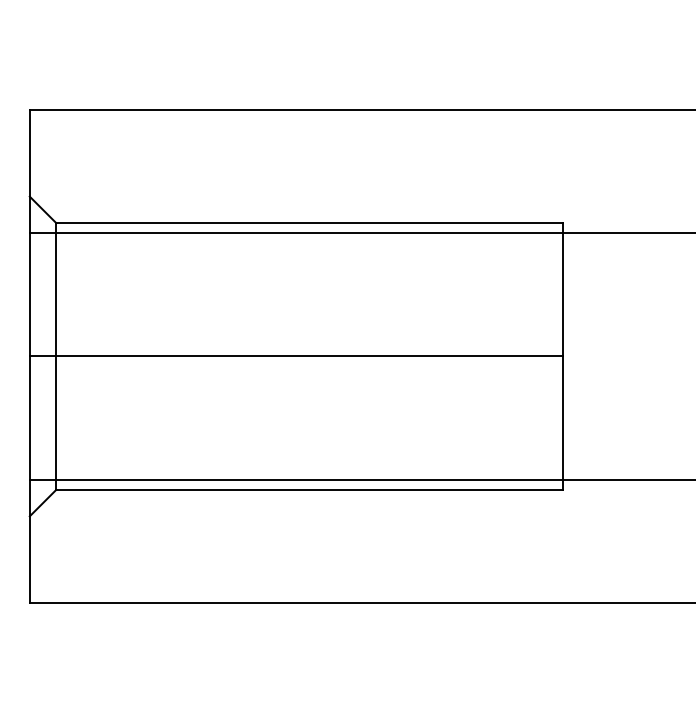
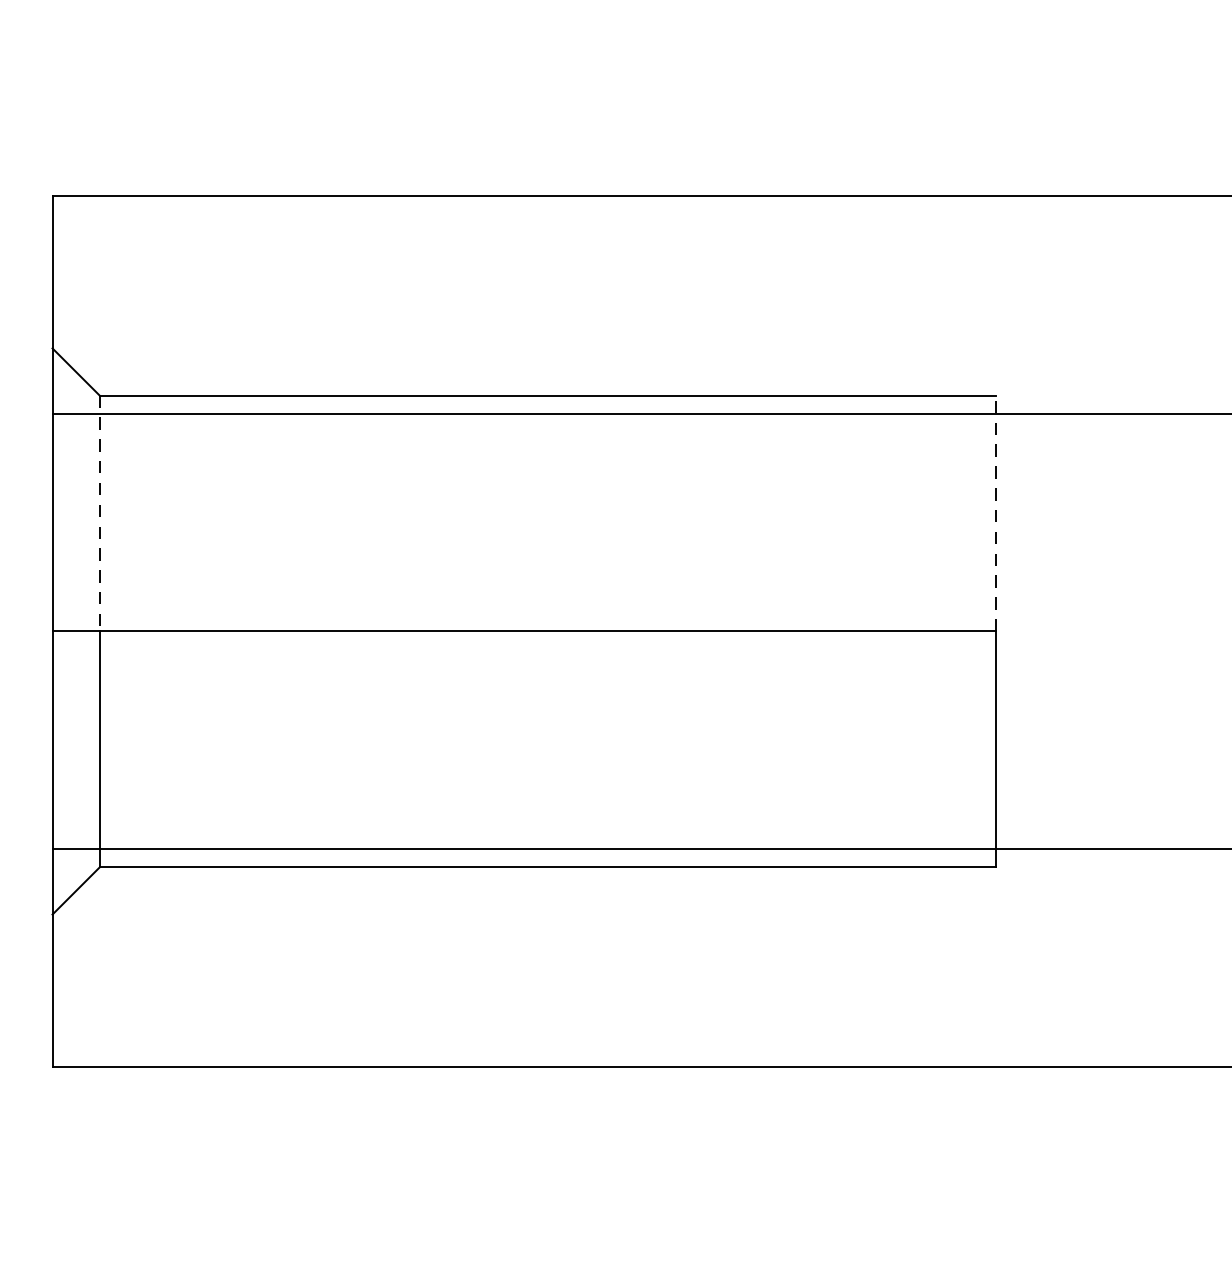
line: (56, 289) -> (99, 512), solid -> dashed
line: (562, 289) -> (995, 512), solid -> dashed

